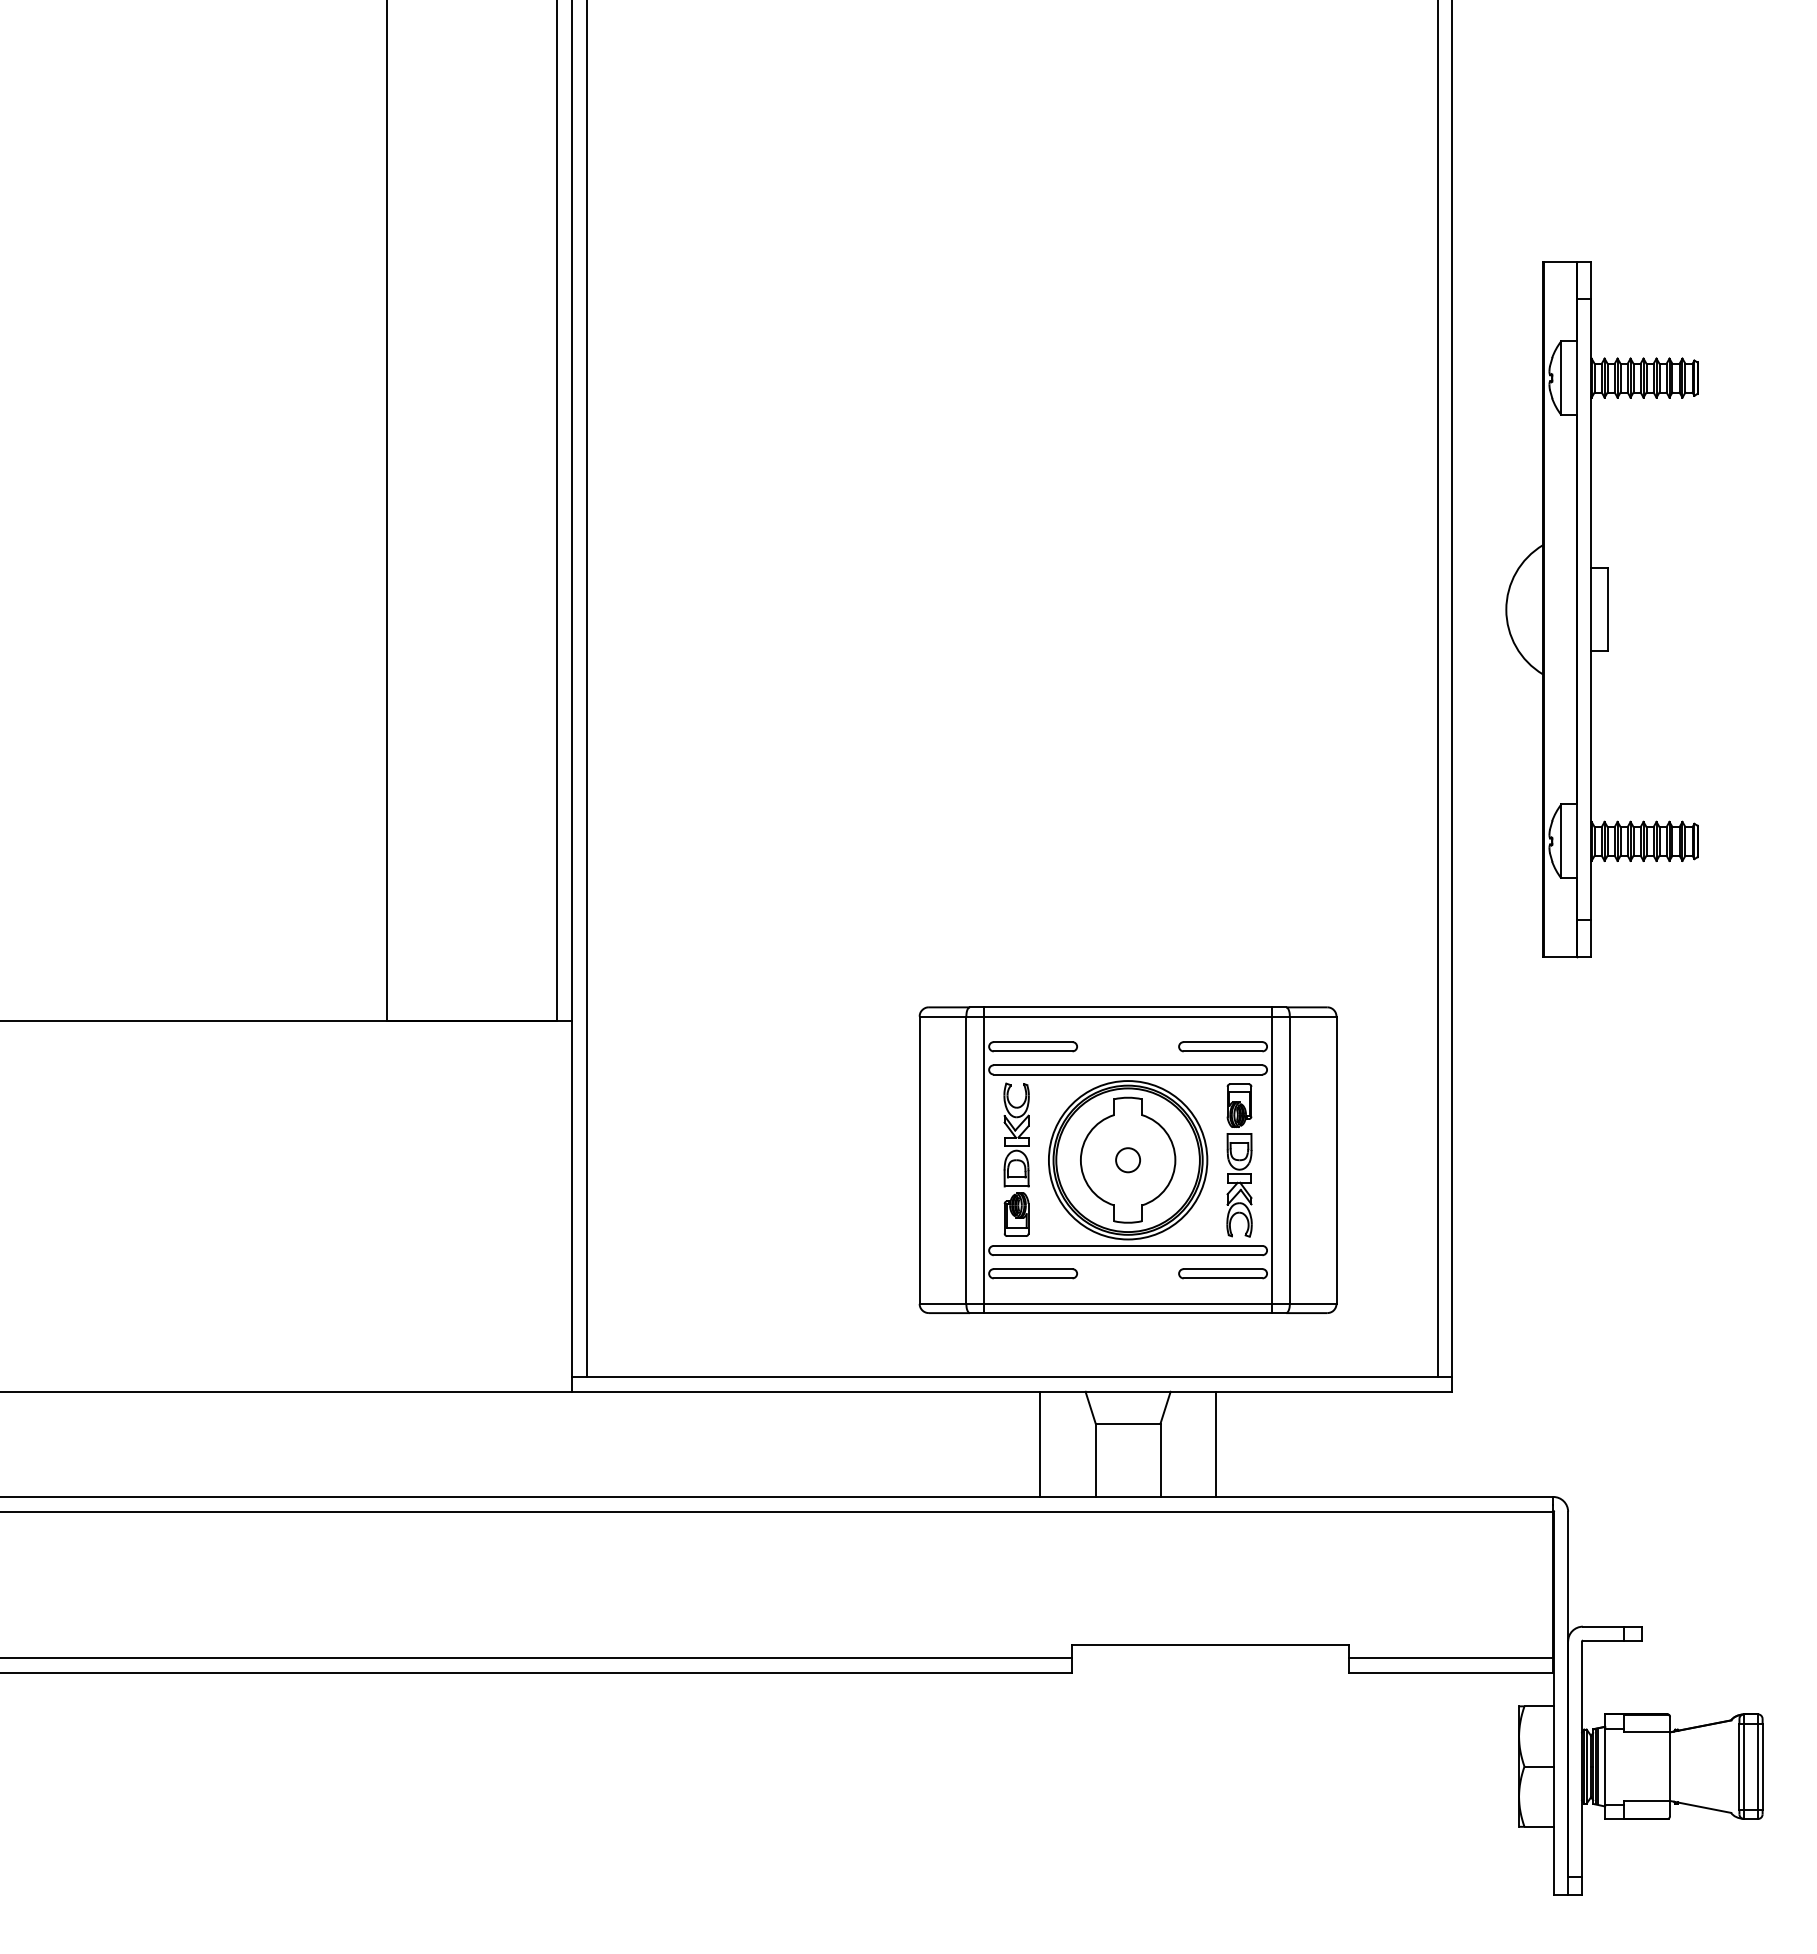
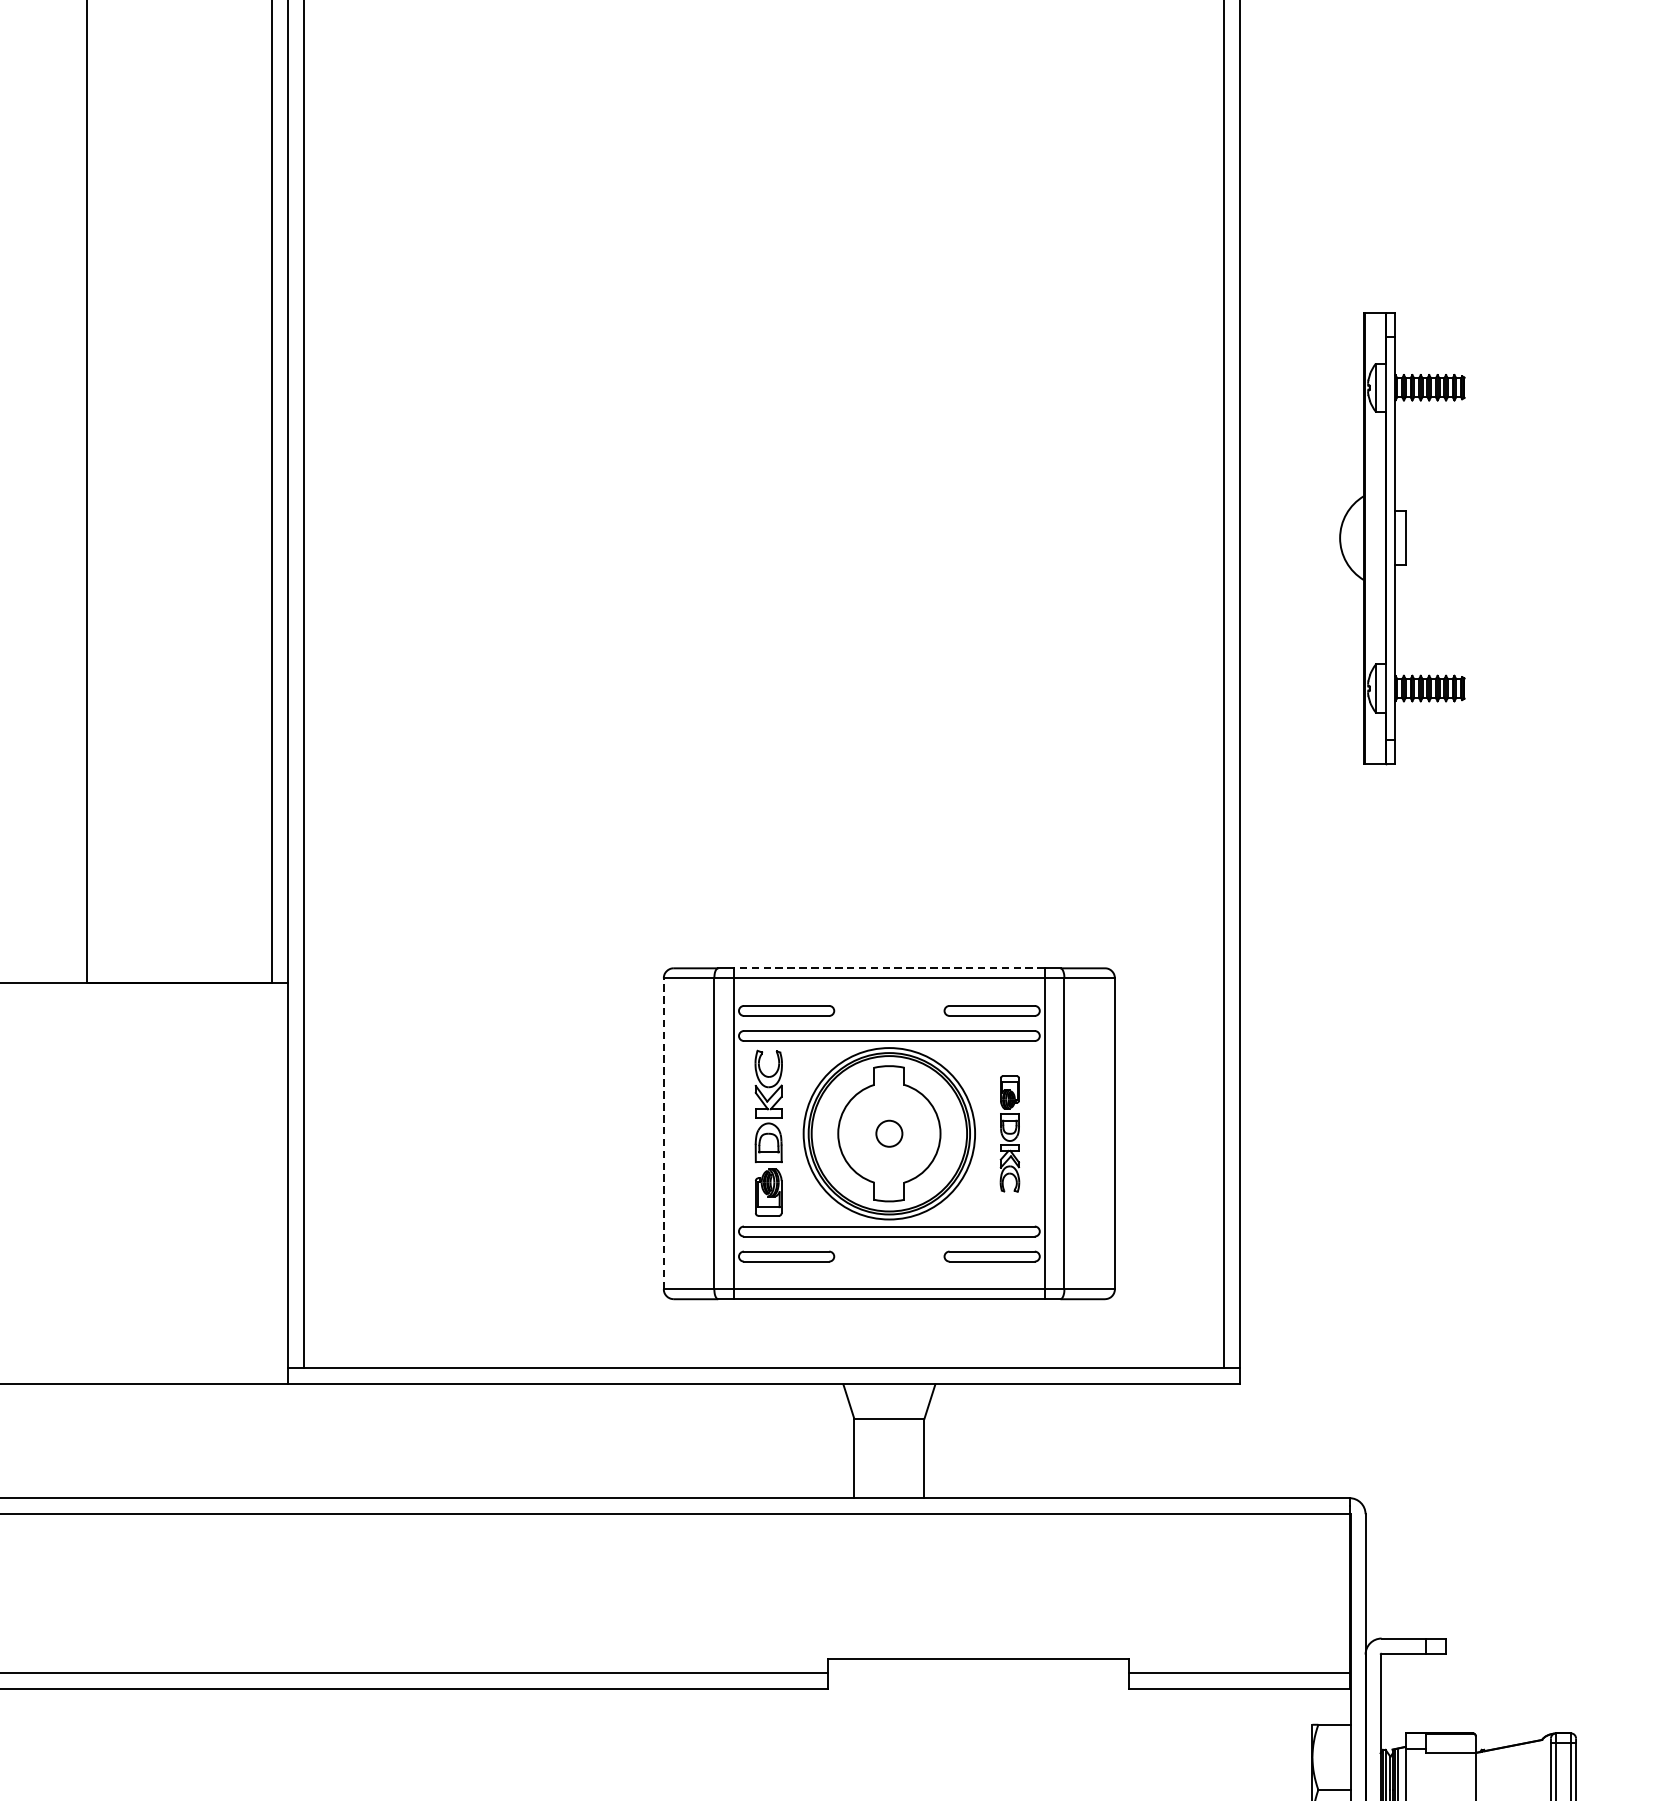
part: (1601, 609) -> (1401, 537), size x0.6
line: (1128, 1007) -> (889, 968), solid -> dashed
line: (919, 1160) -> (663, 1134), solid -> dashed
part: (1239, 1160) -> (1009, 1134), size x0.7
line: (1040, 1443) -> (794, 1440), removed
line: (1216, 1443) -> (985, 1440), removed

